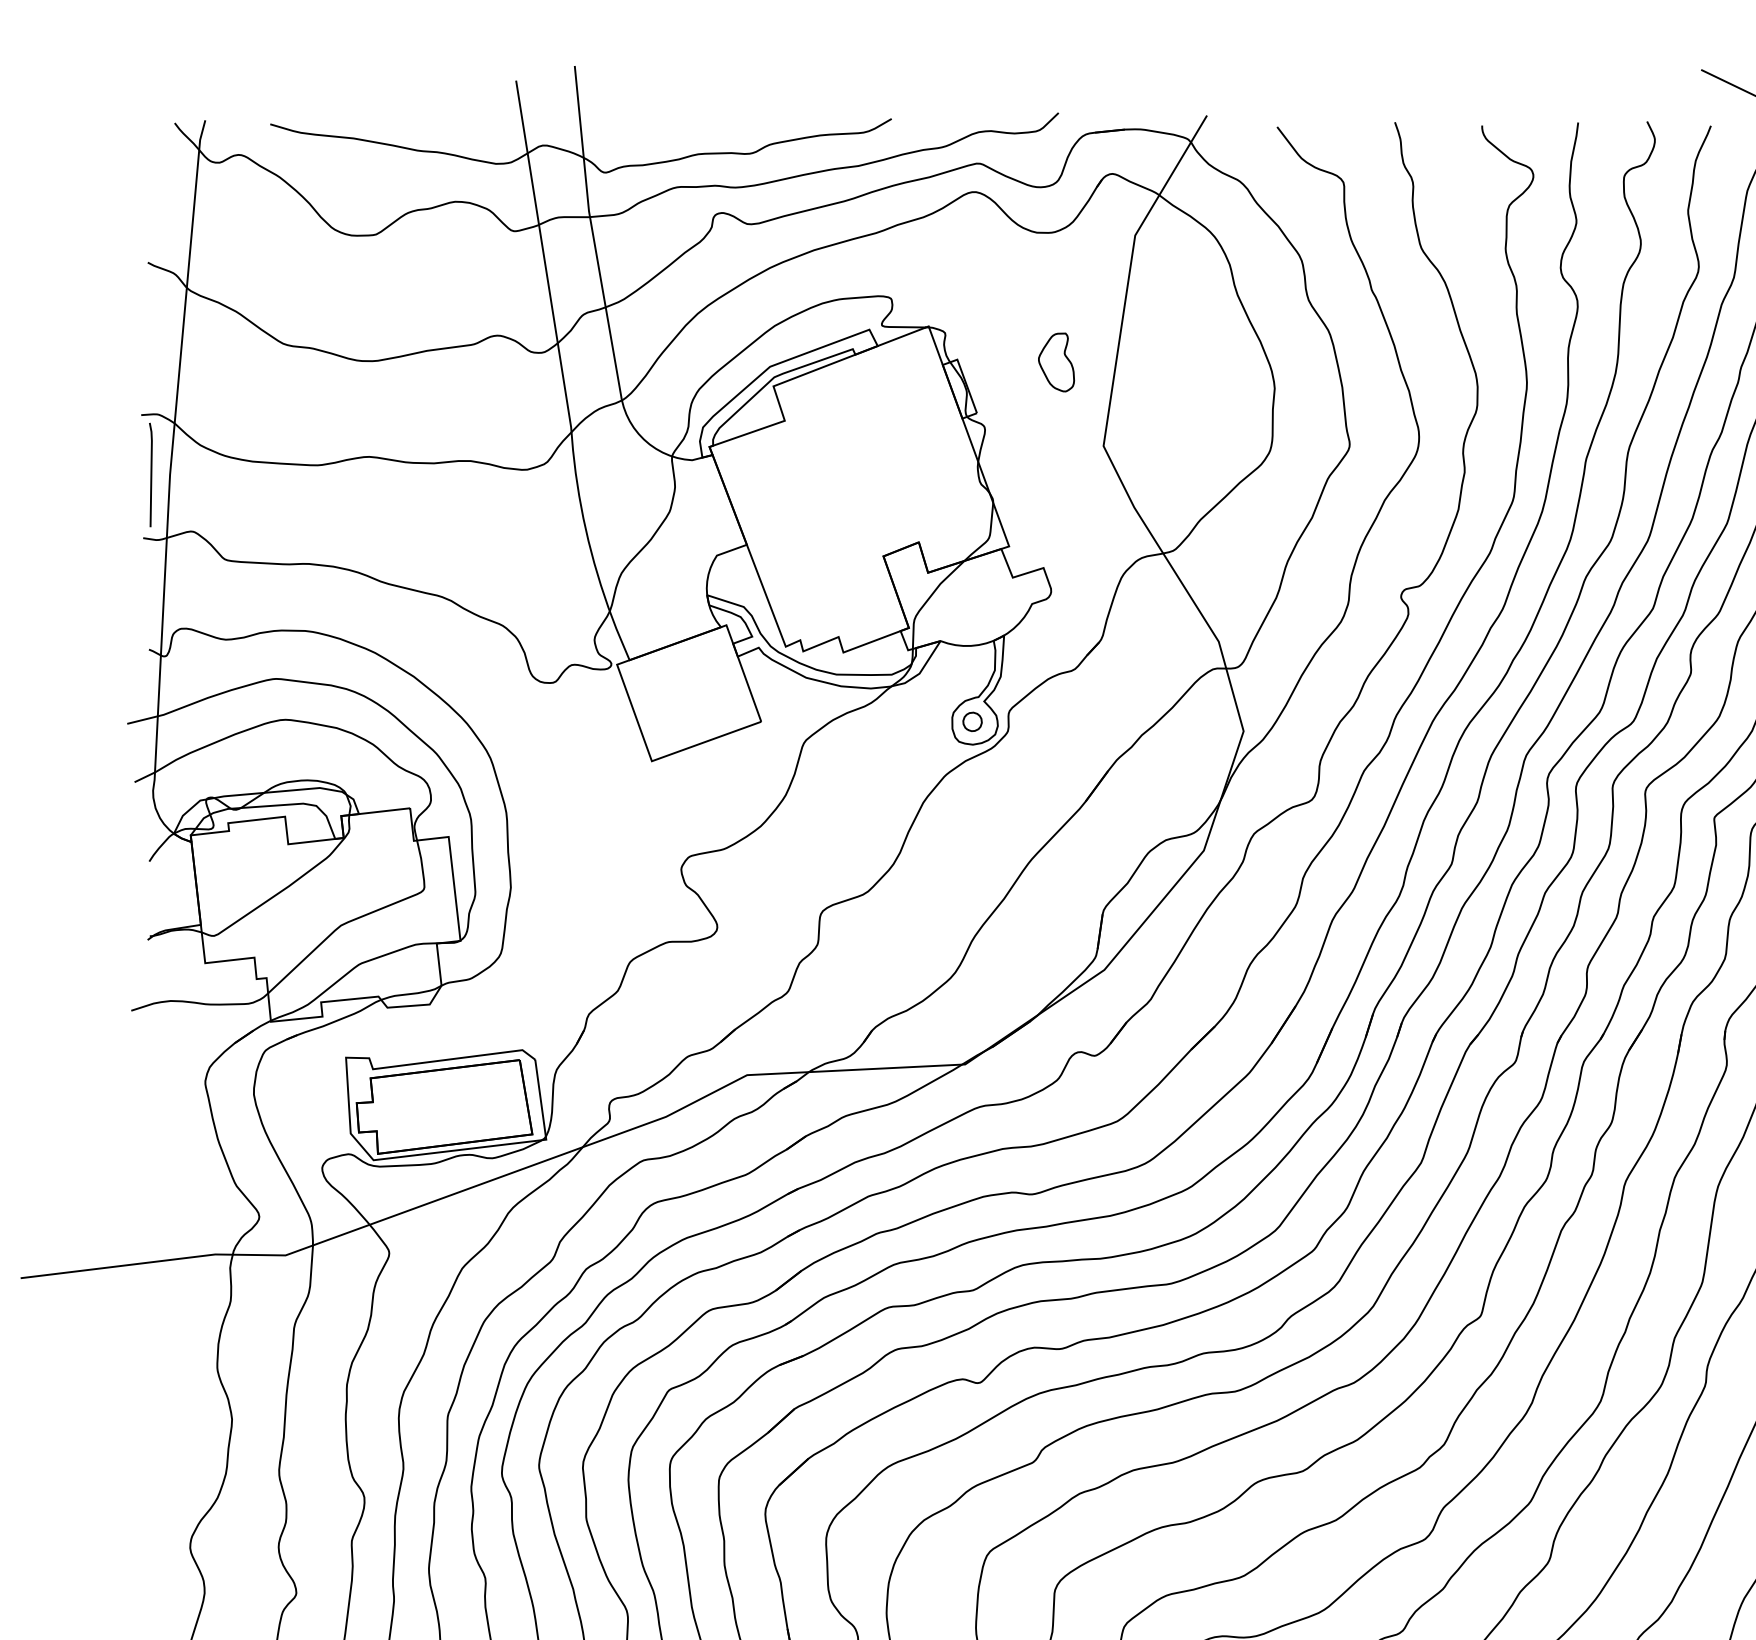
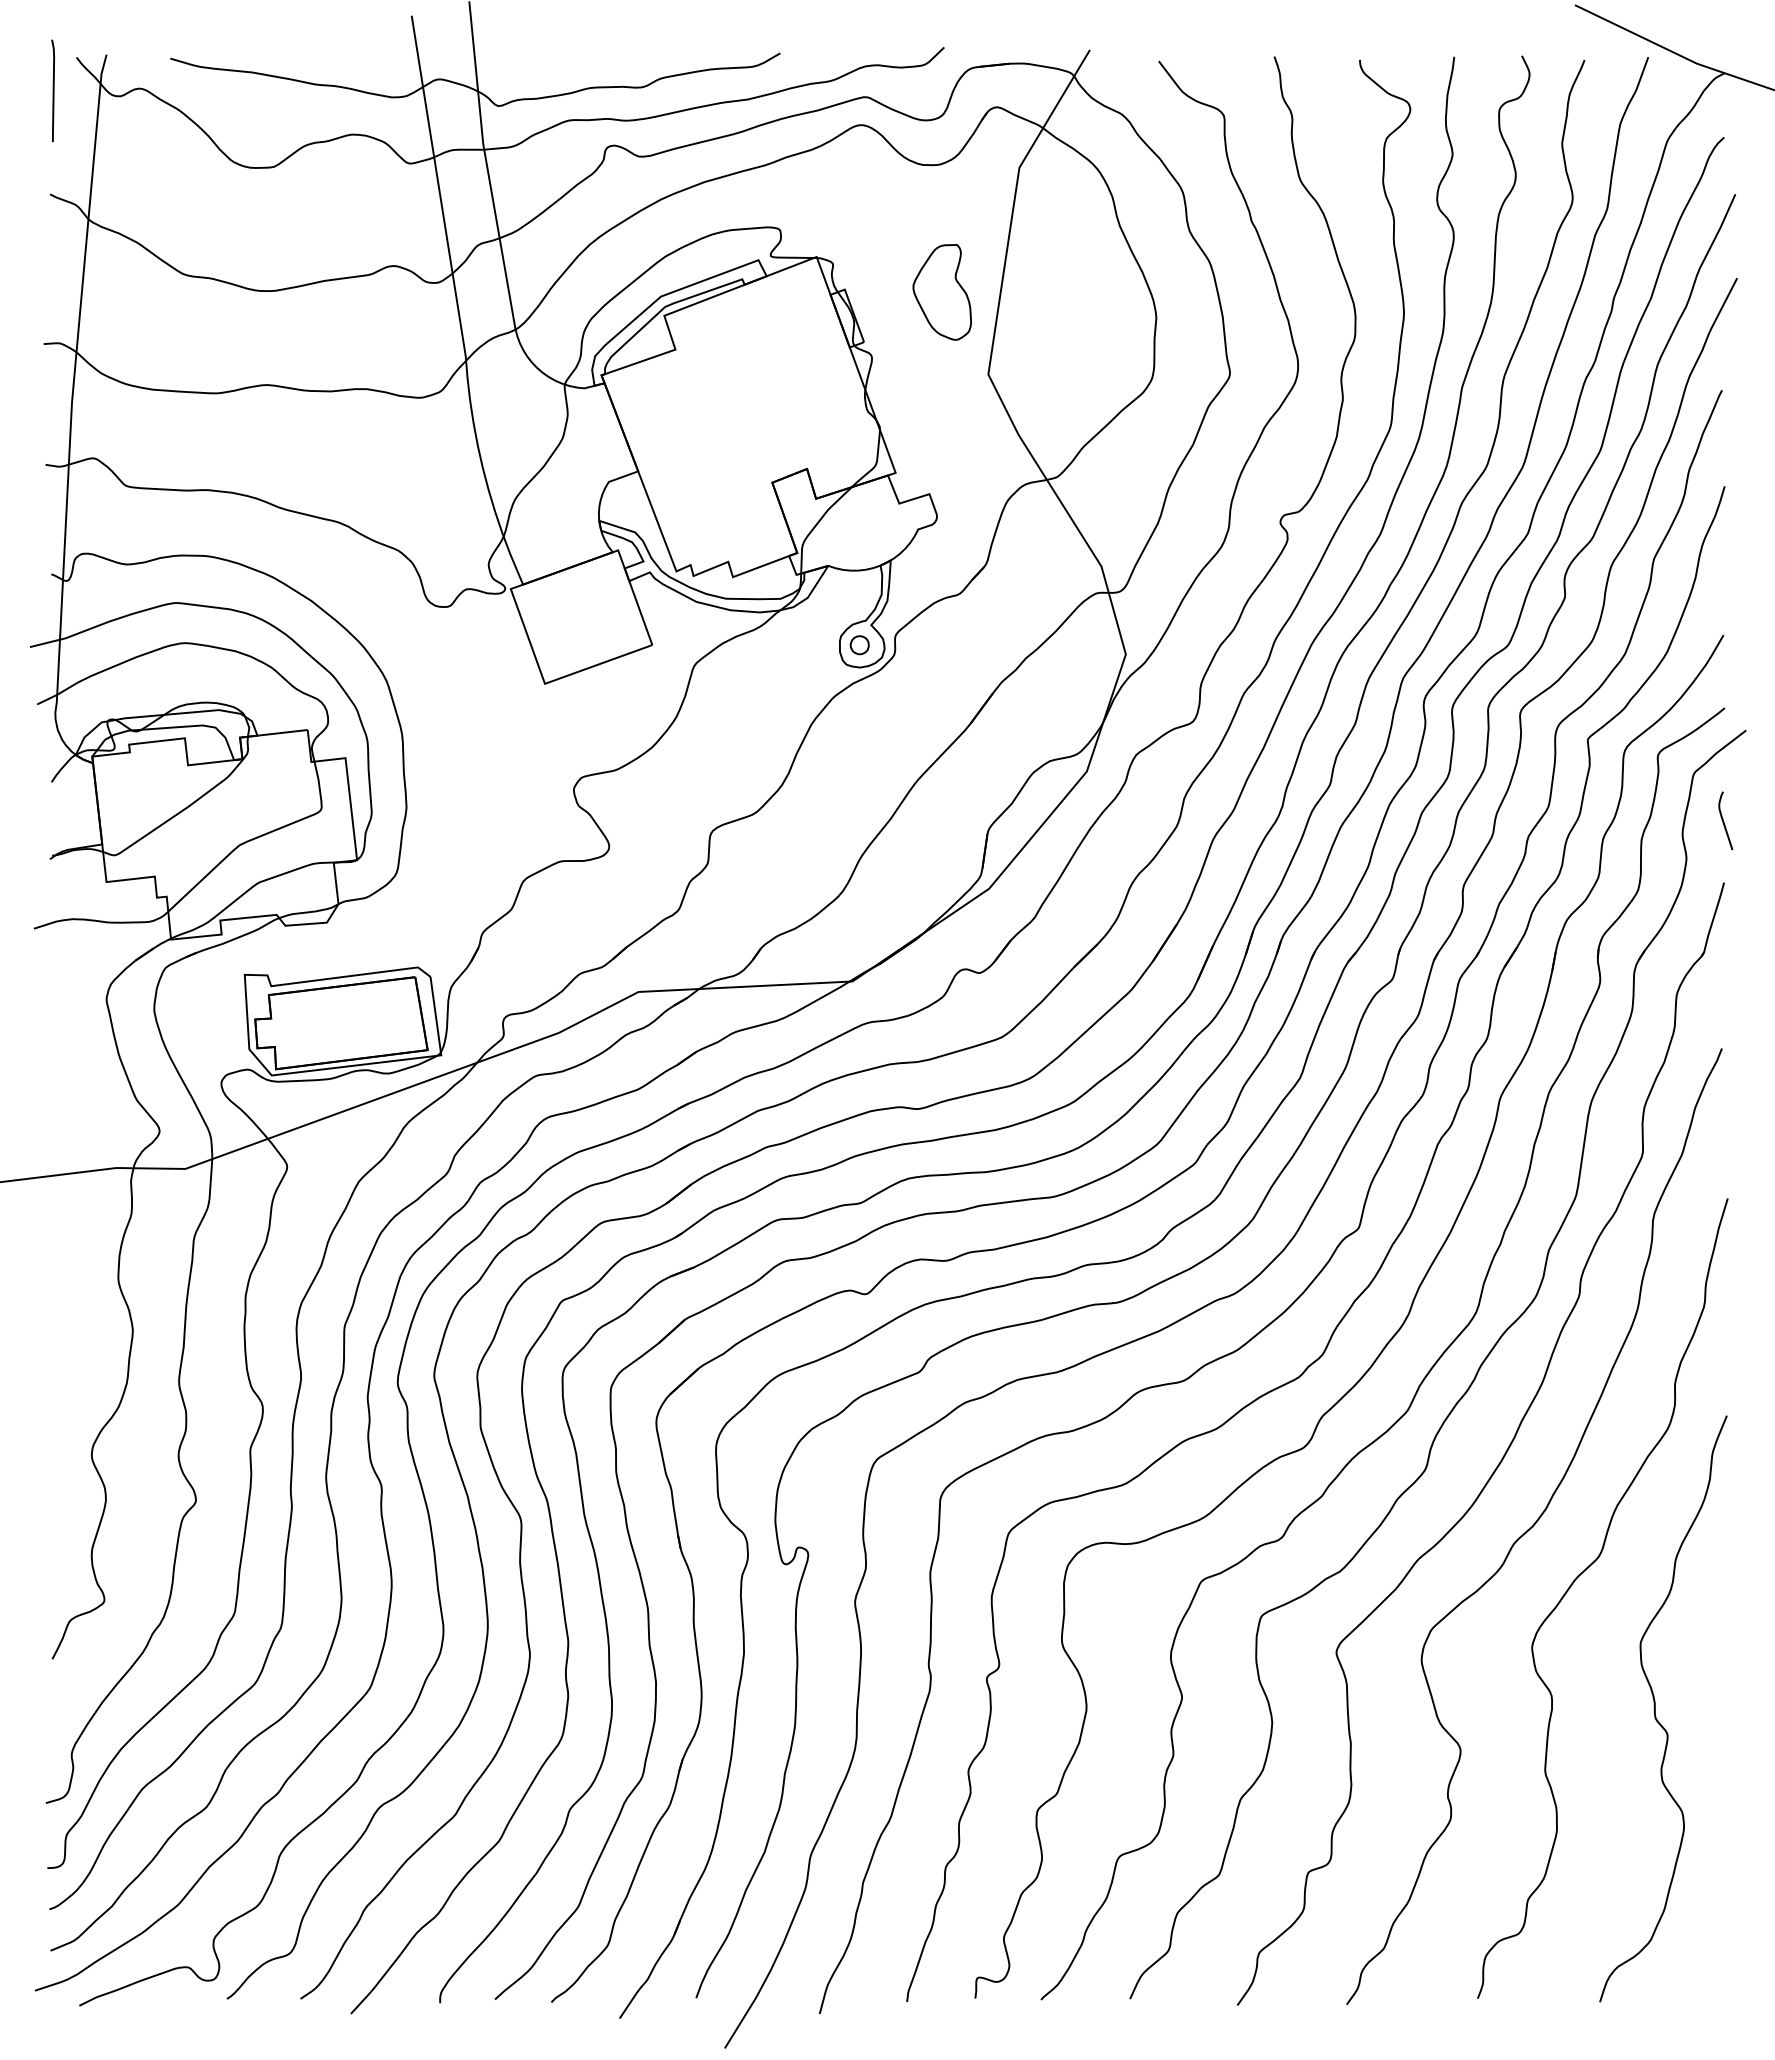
part: (1055, 362) -> (941, 292), size x1.67
line: (151, 474) -> (53, 90), moved

